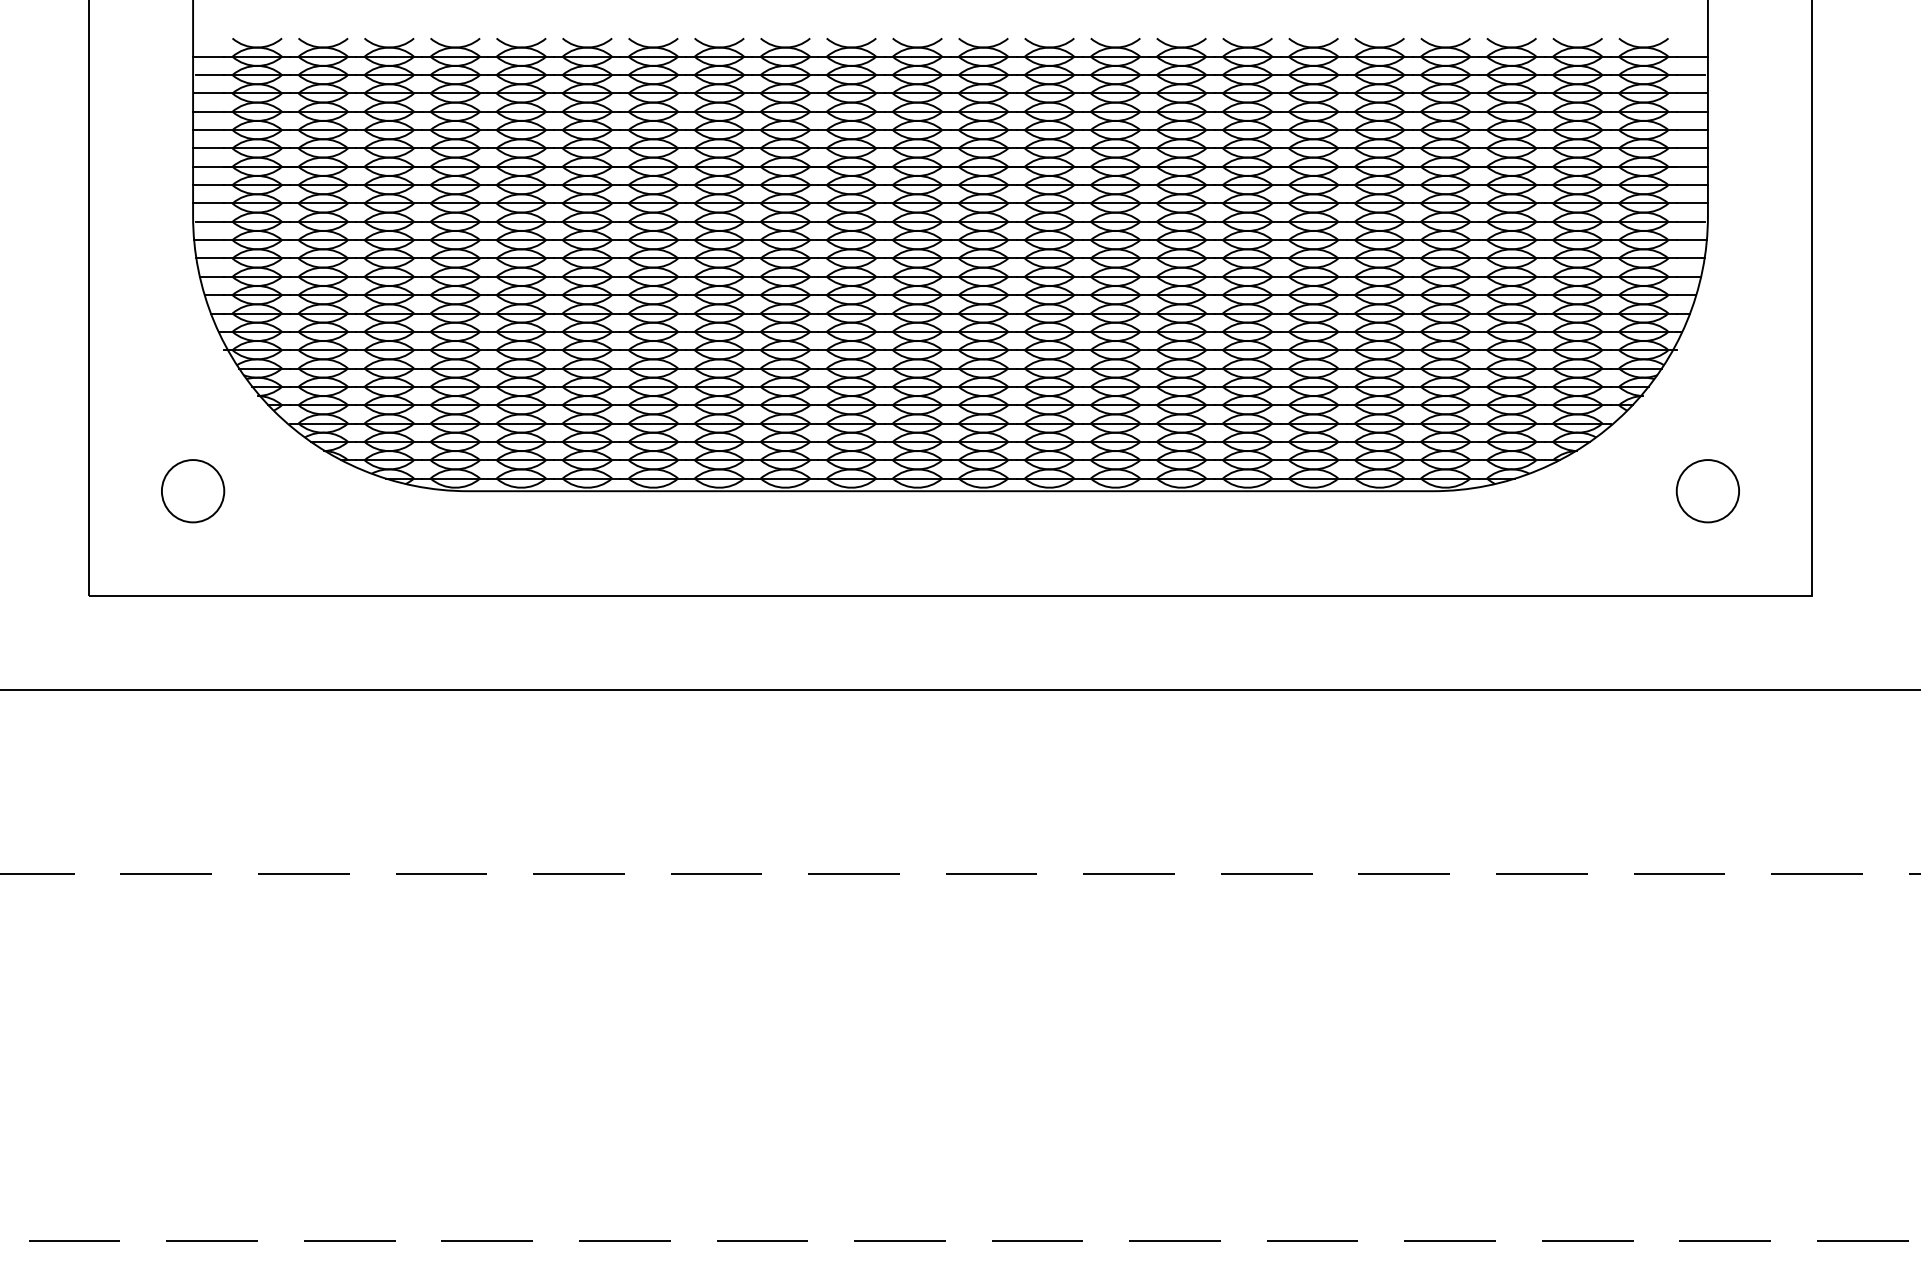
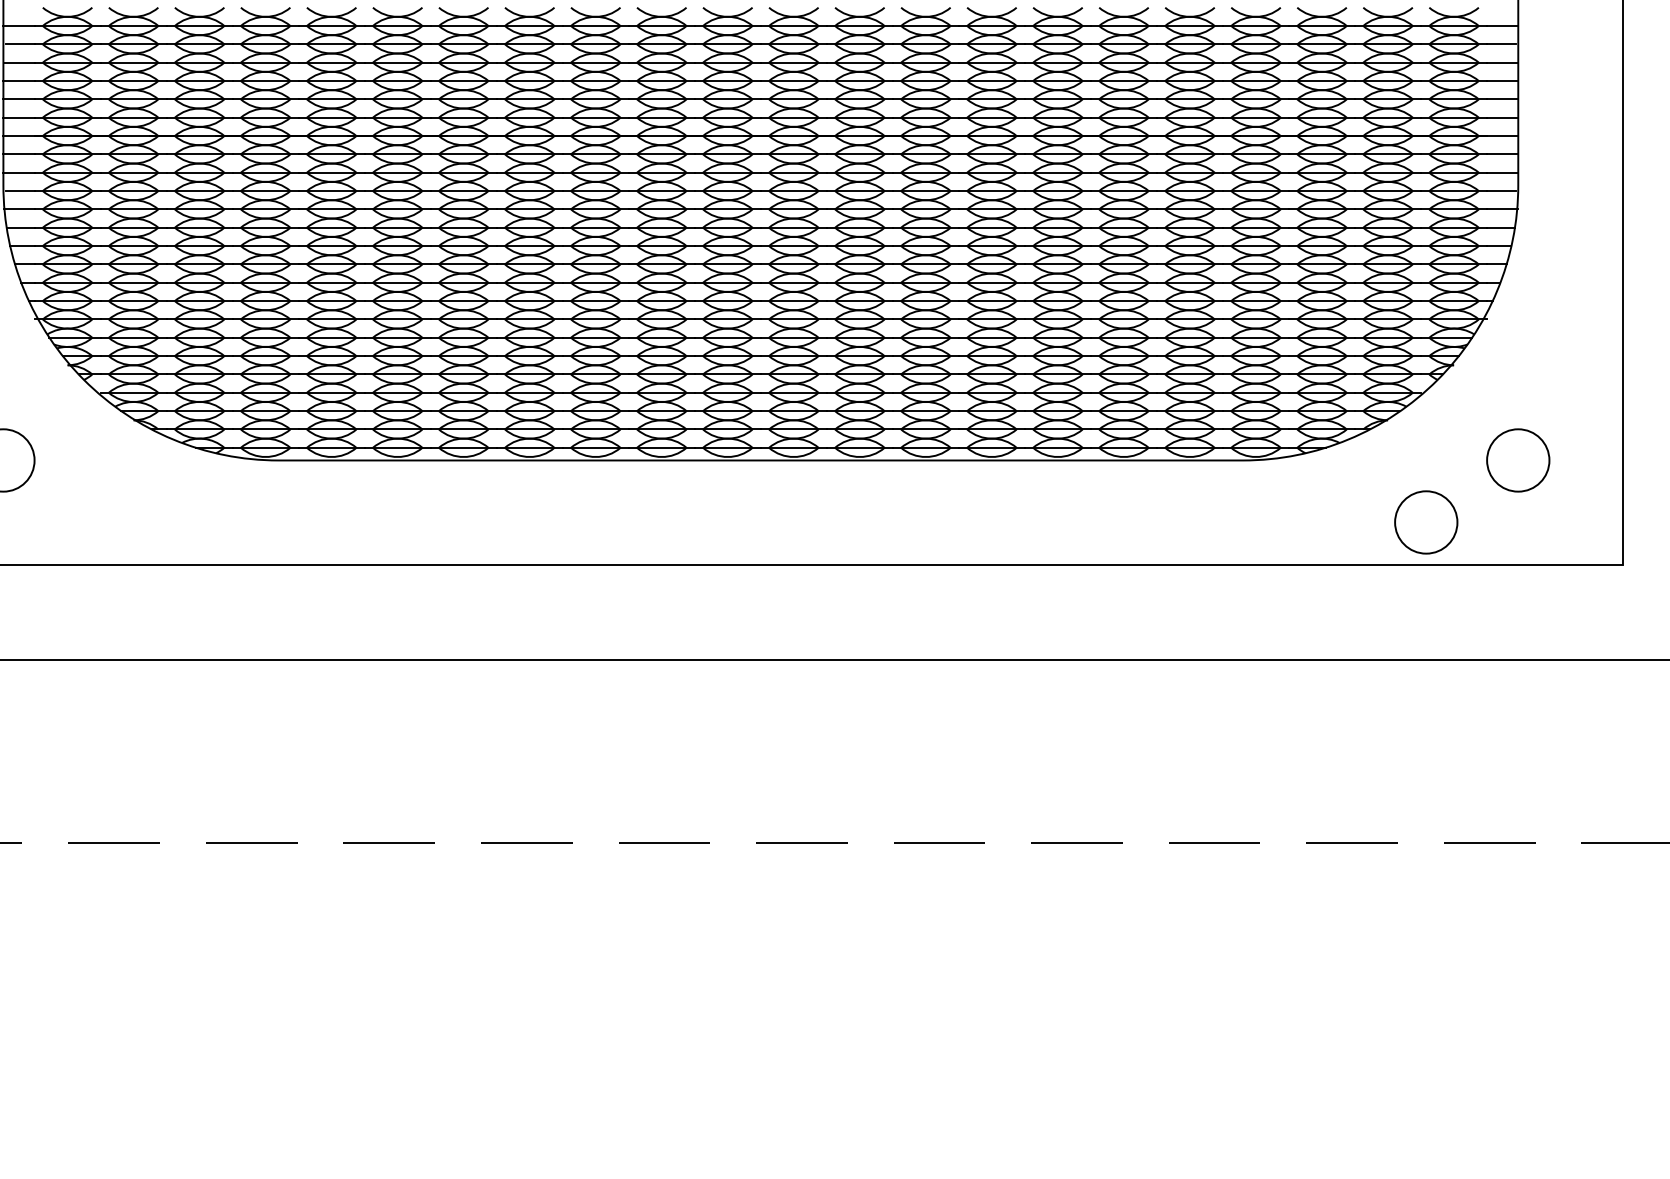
circle: (1615, 553) -> (1425, 522), added

